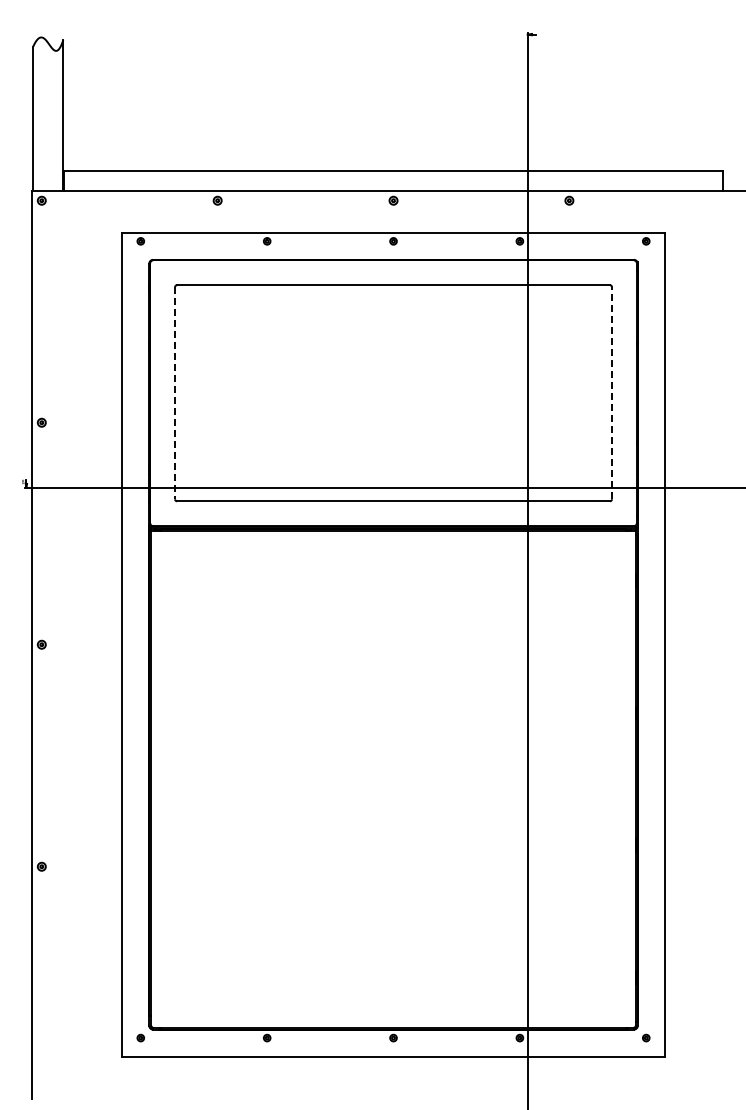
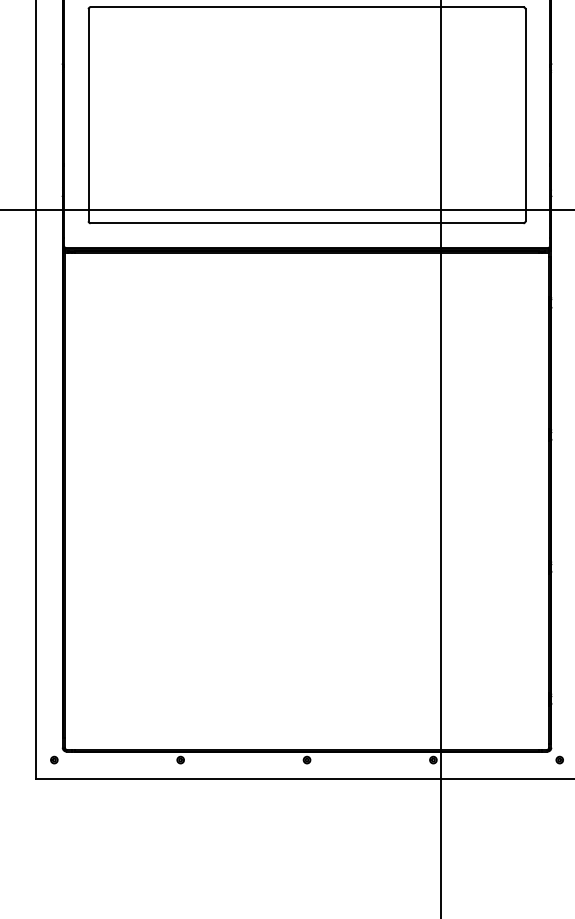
line: (612, 392) -> (526, 114), dashed -> solid
line: (175, 393) -> (89, 115), dashed -> solid

